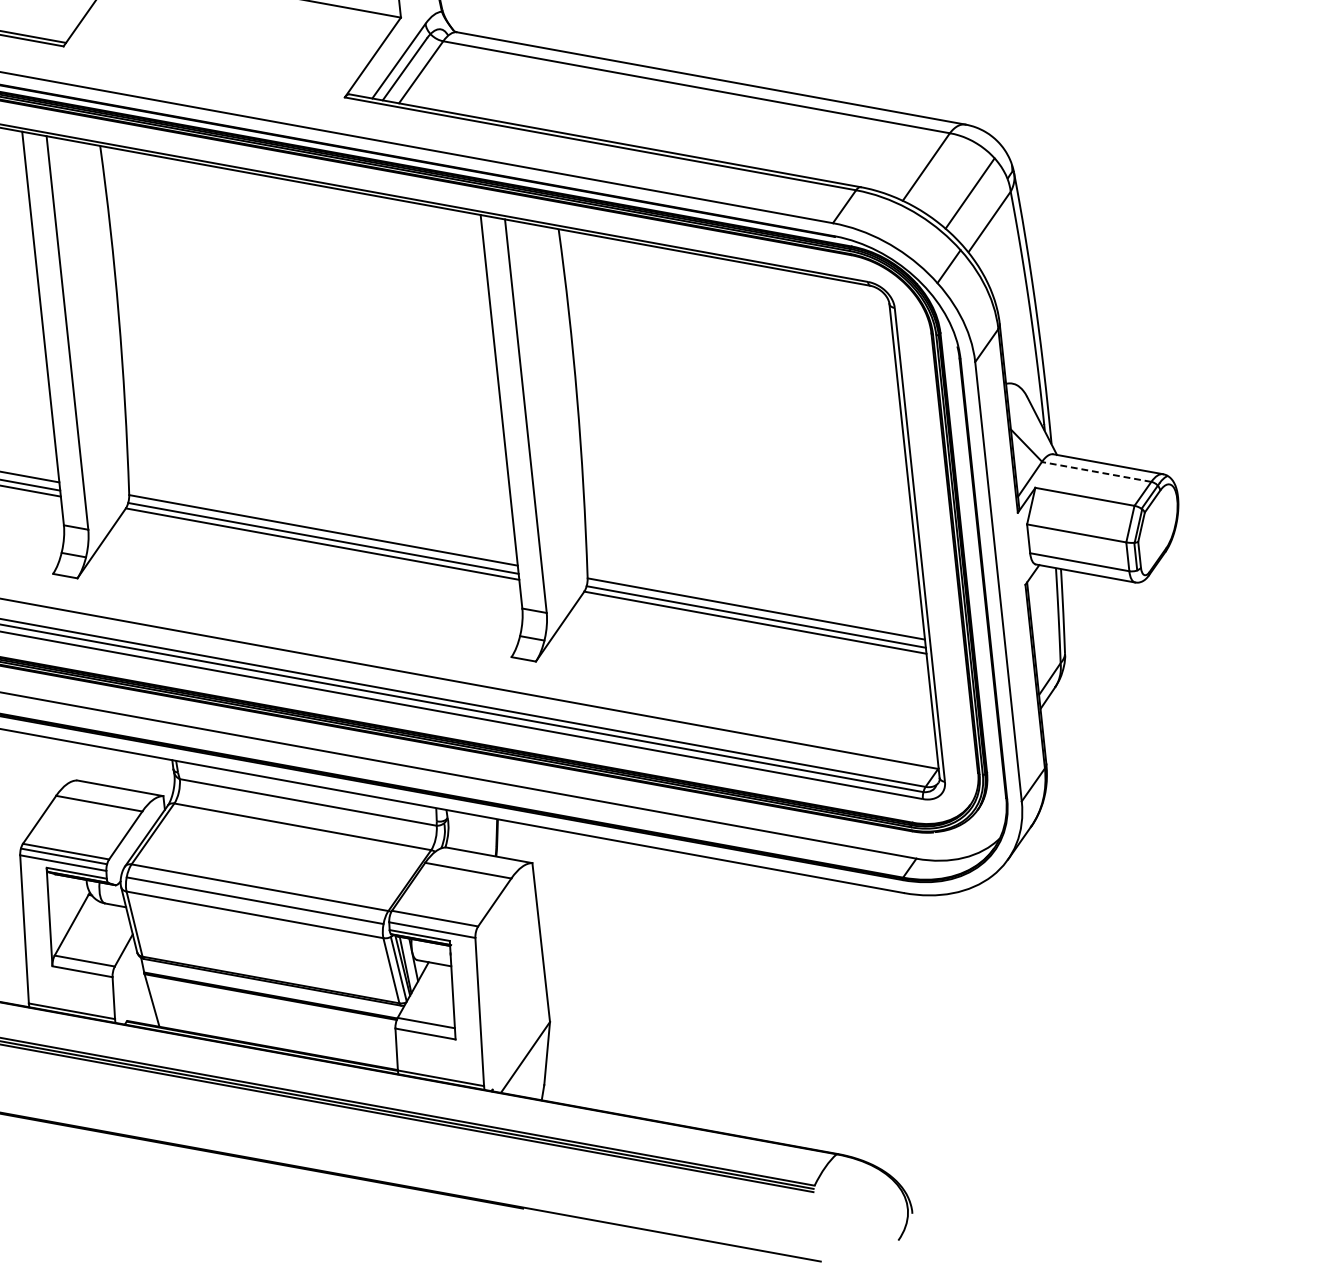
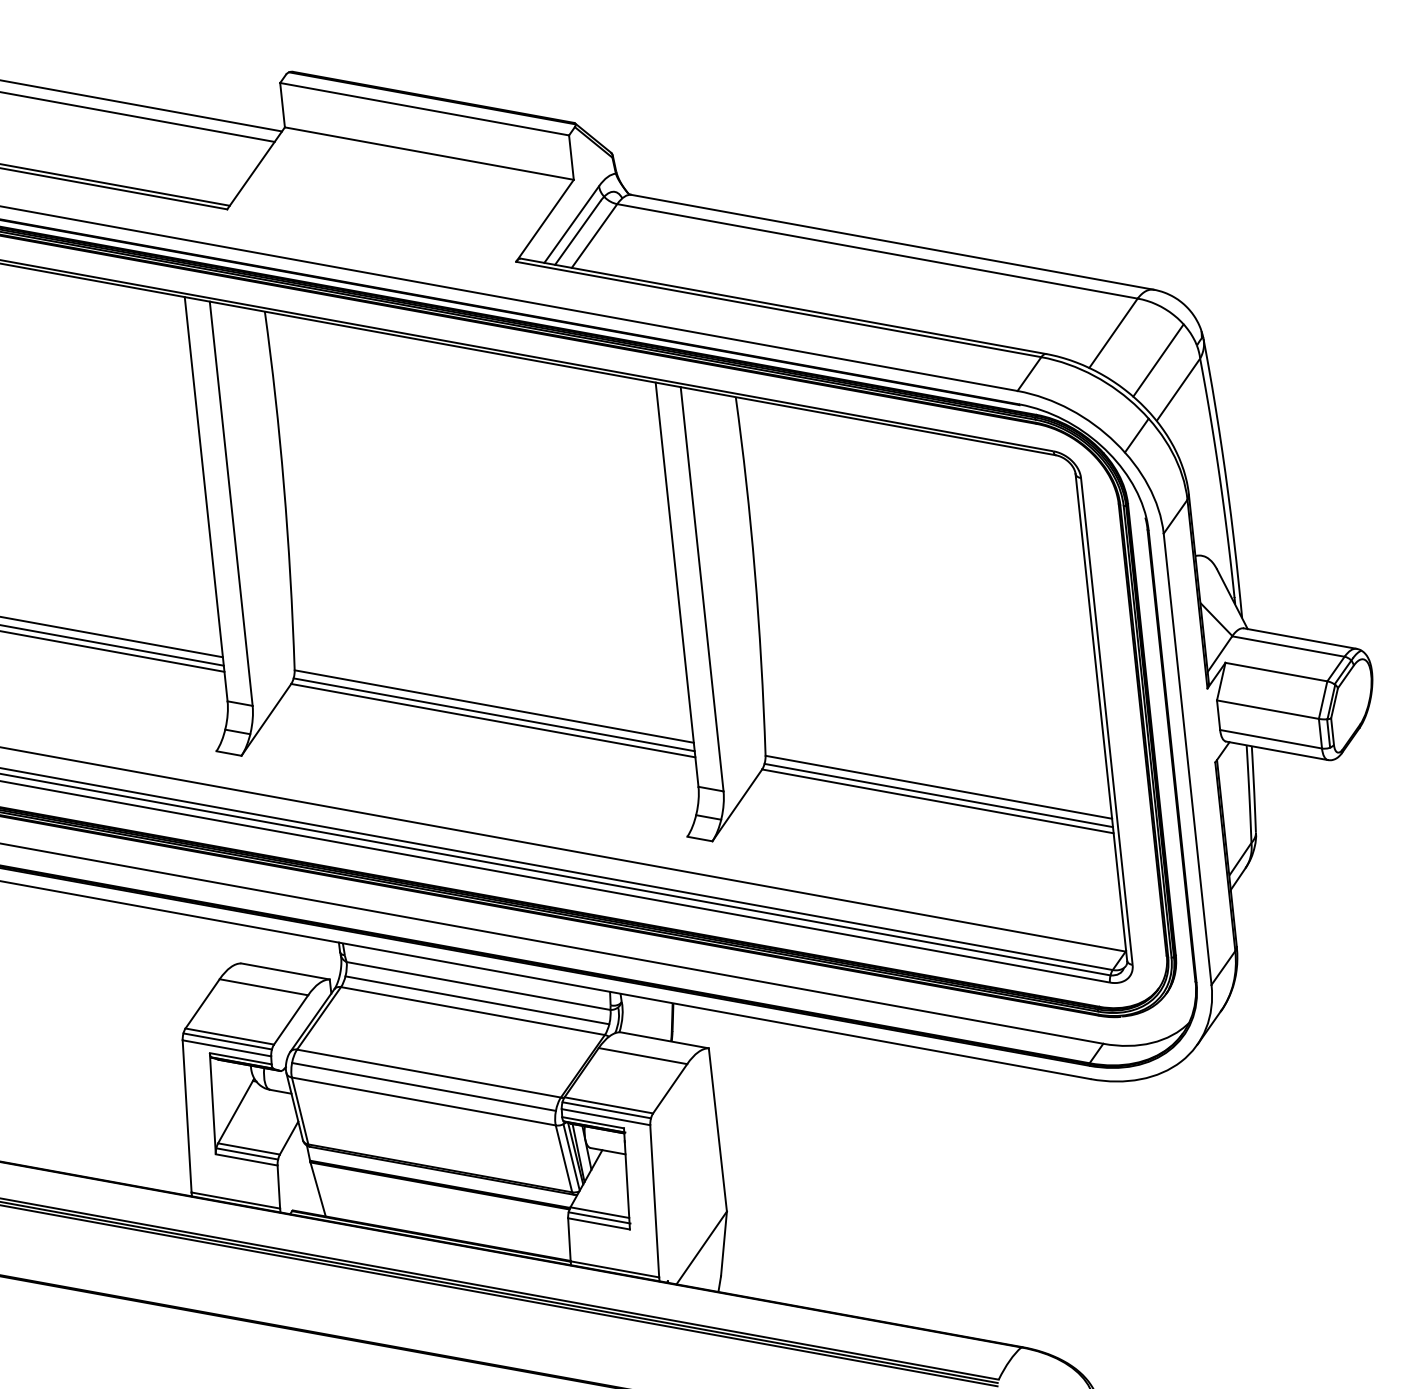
line: (1095, 471) -> (1287, 646), dashed -> solid
line: (307, 816) -> (477, 1000), added
line: (432, 923) -> (606, 1110), added
line: (83, 965) -> (247, 1153), added
line: (425, 1027) -> (599, 1217), added

